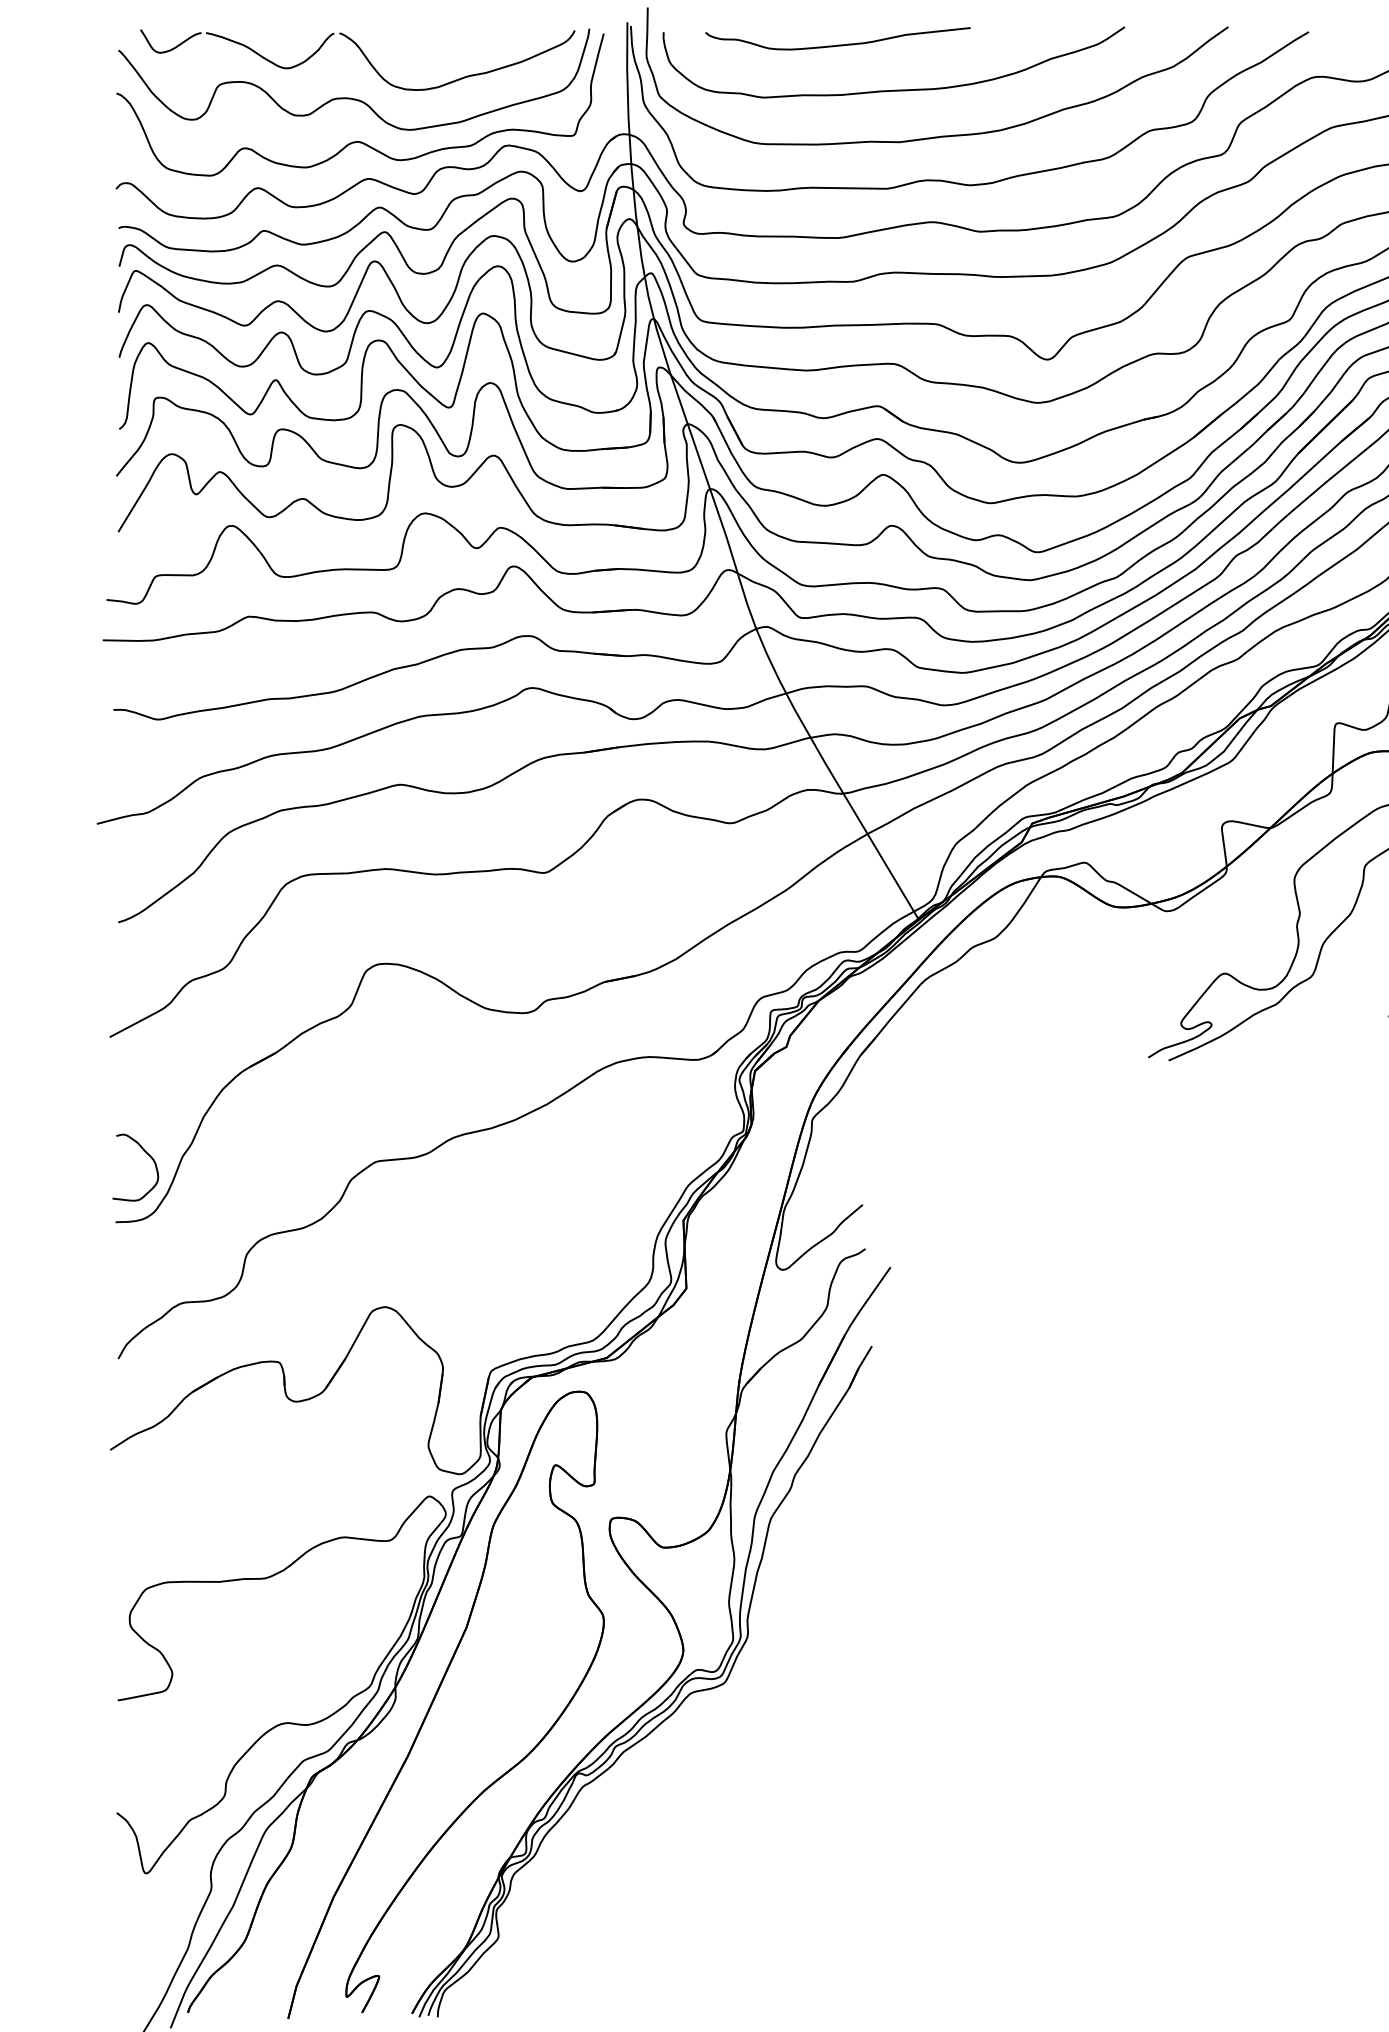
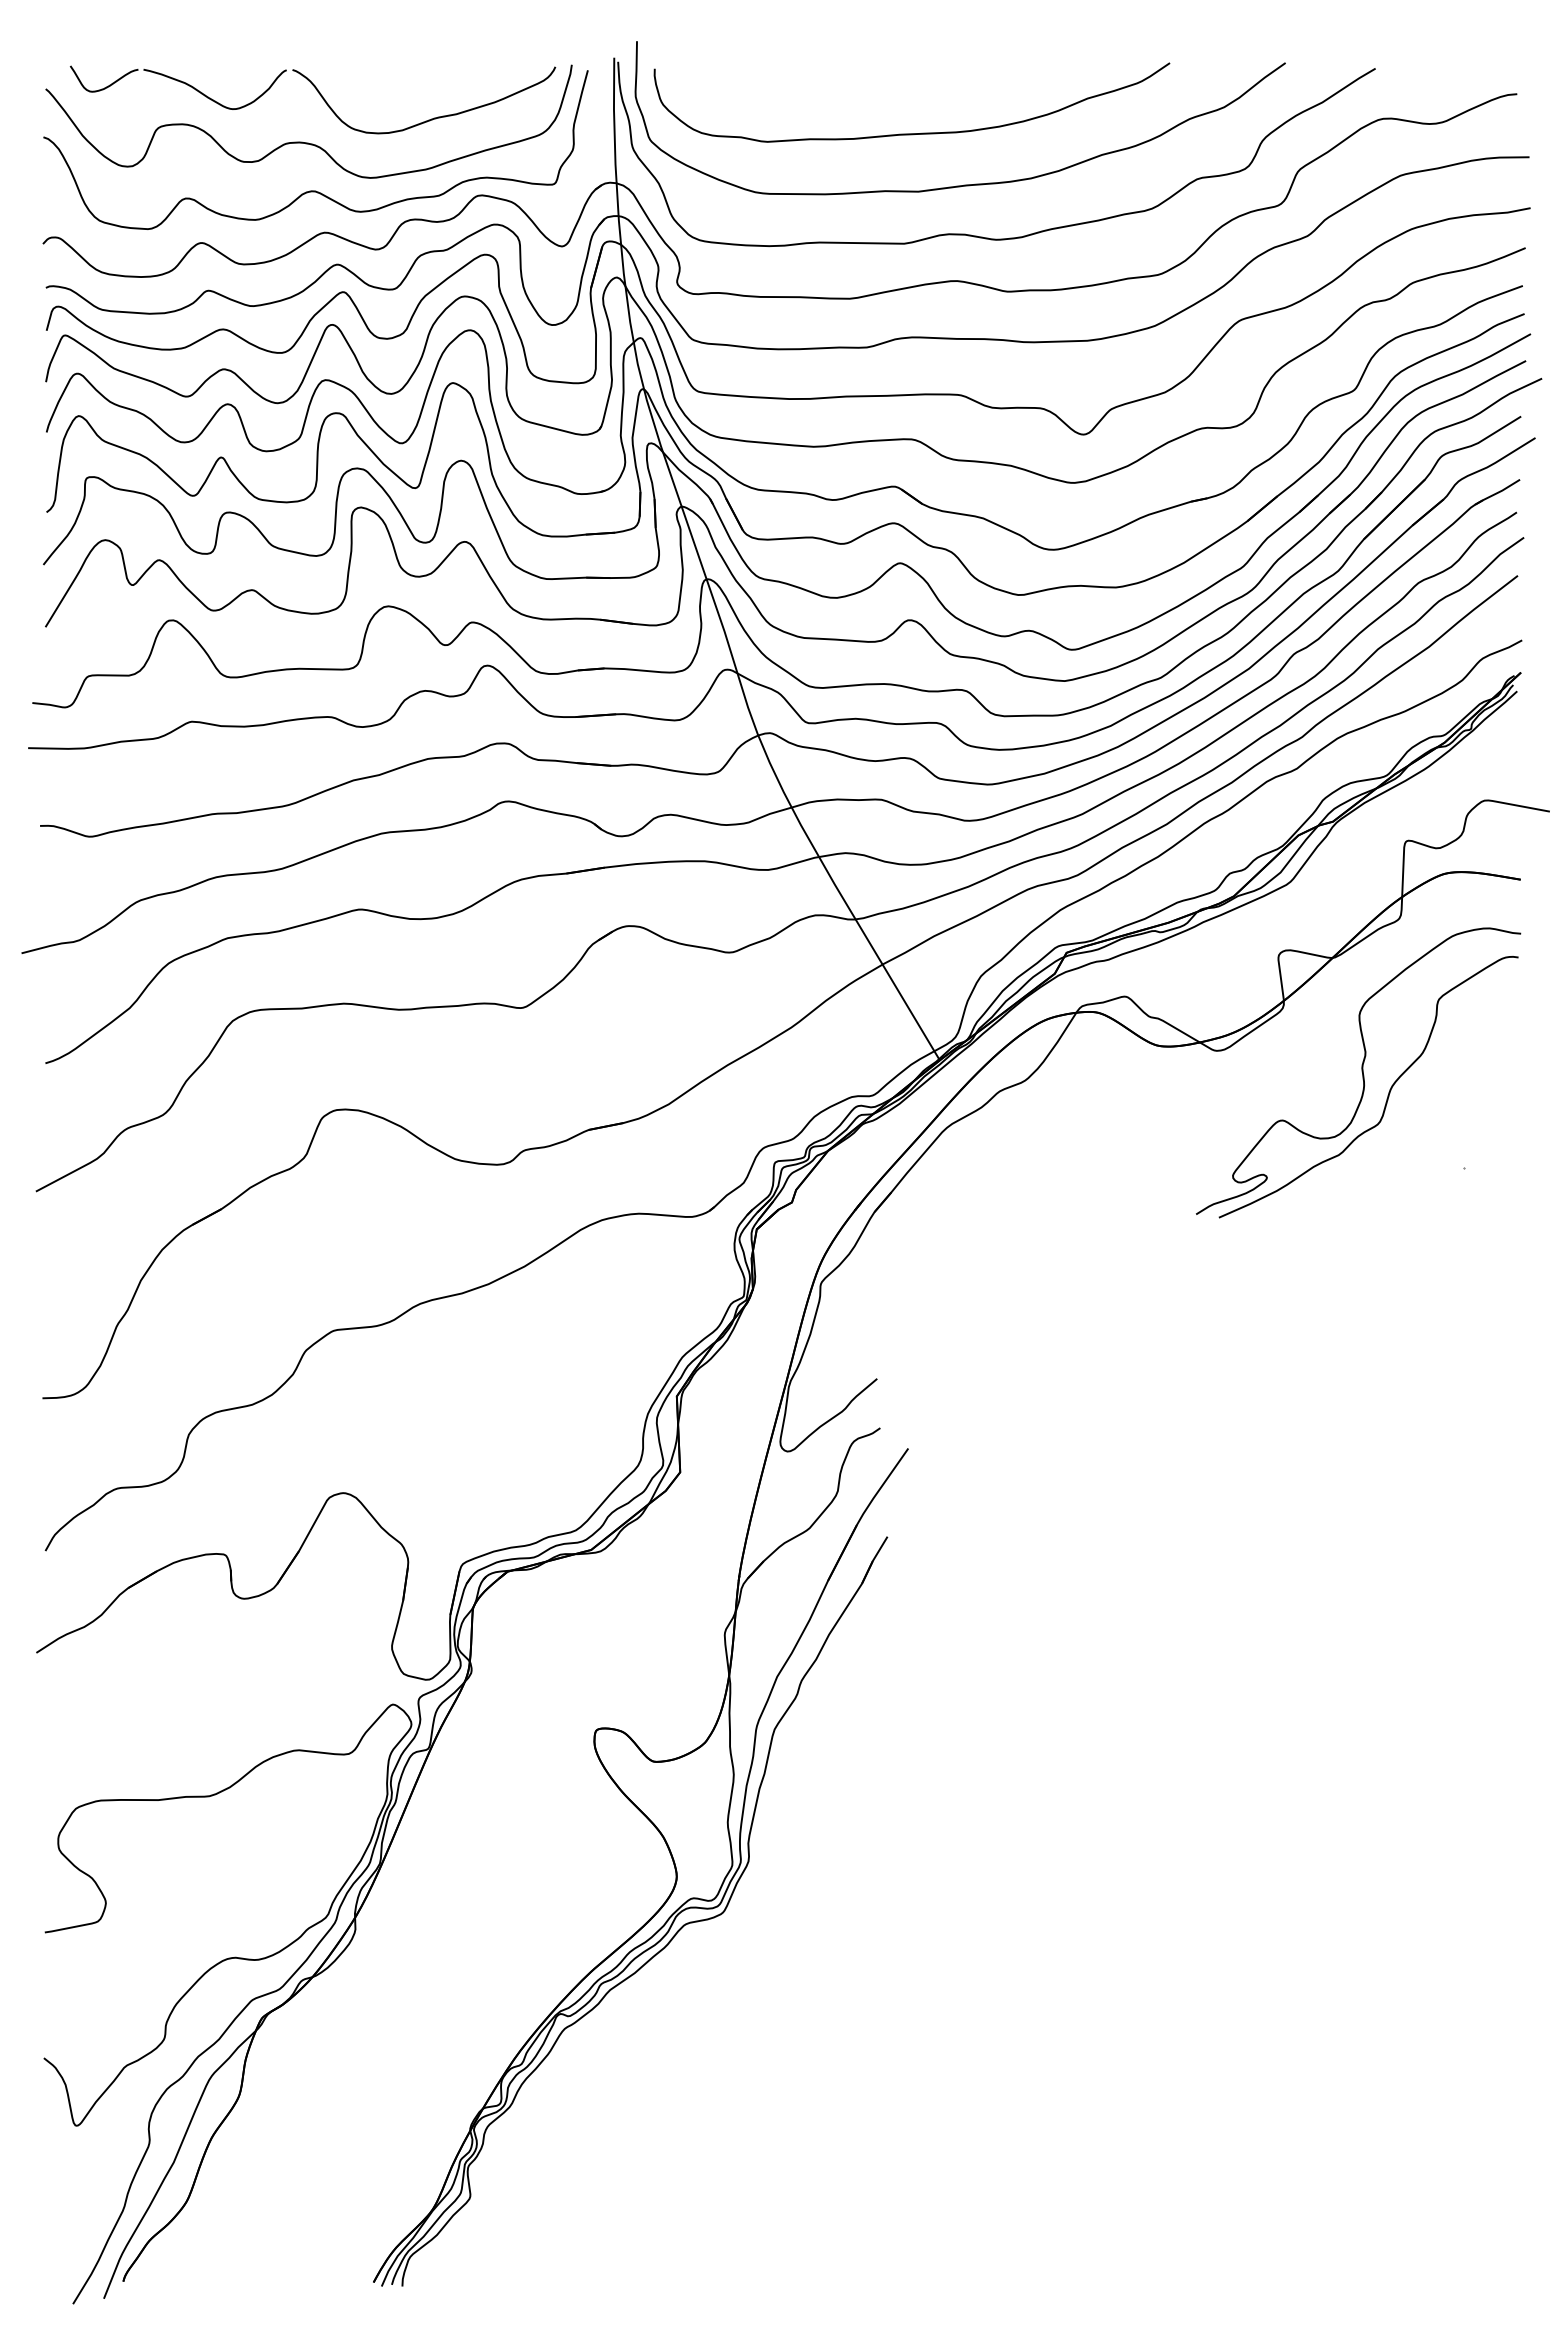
curve: (838, 44) -> (850, 82), removed
curve: (147, 1155) -> (78, 1323), removed
part: (434, 1701) -> (398, 1933), removed

